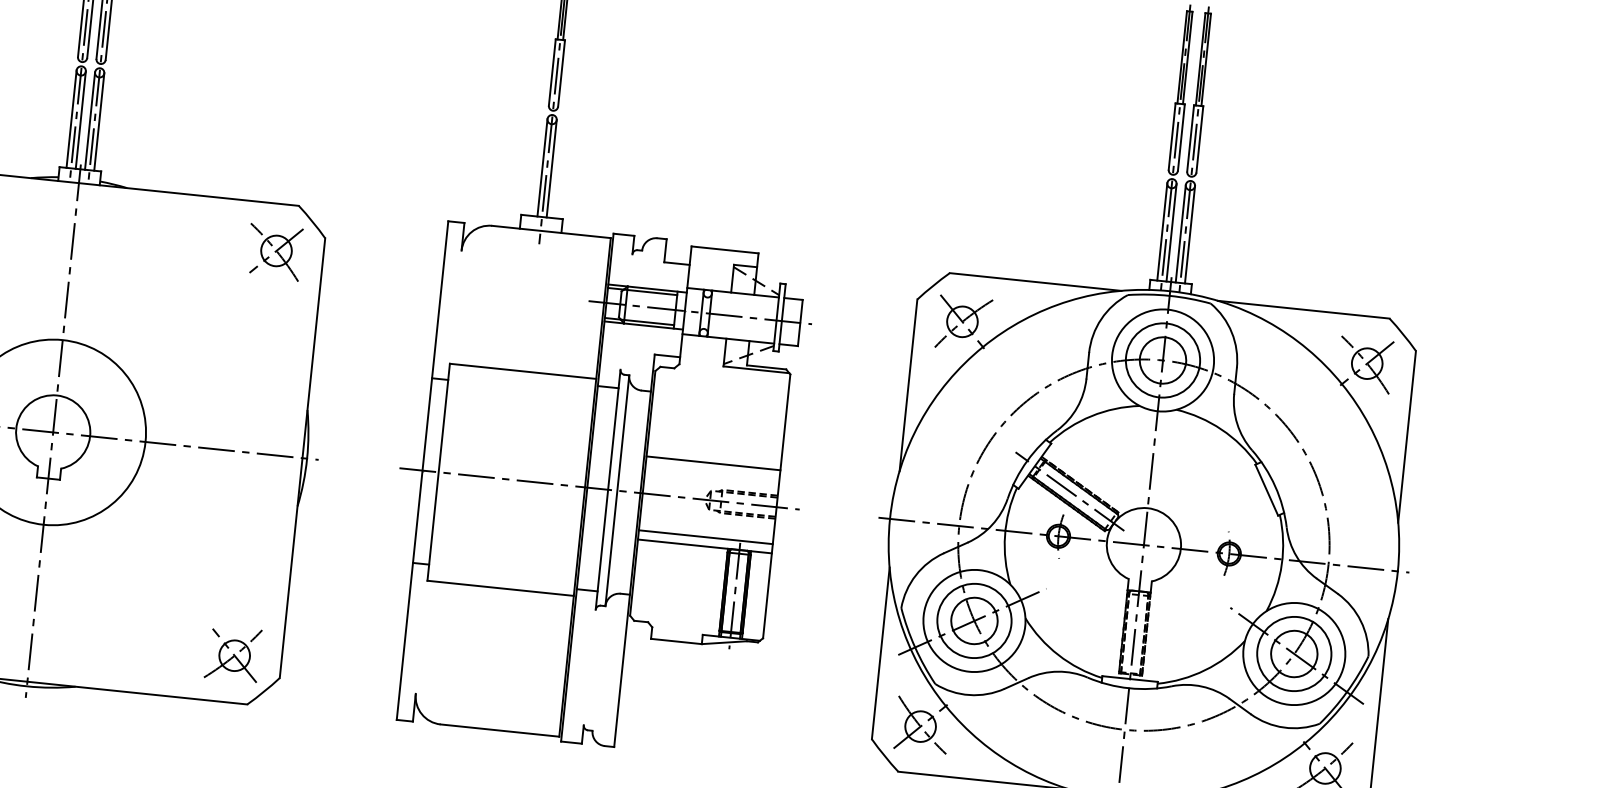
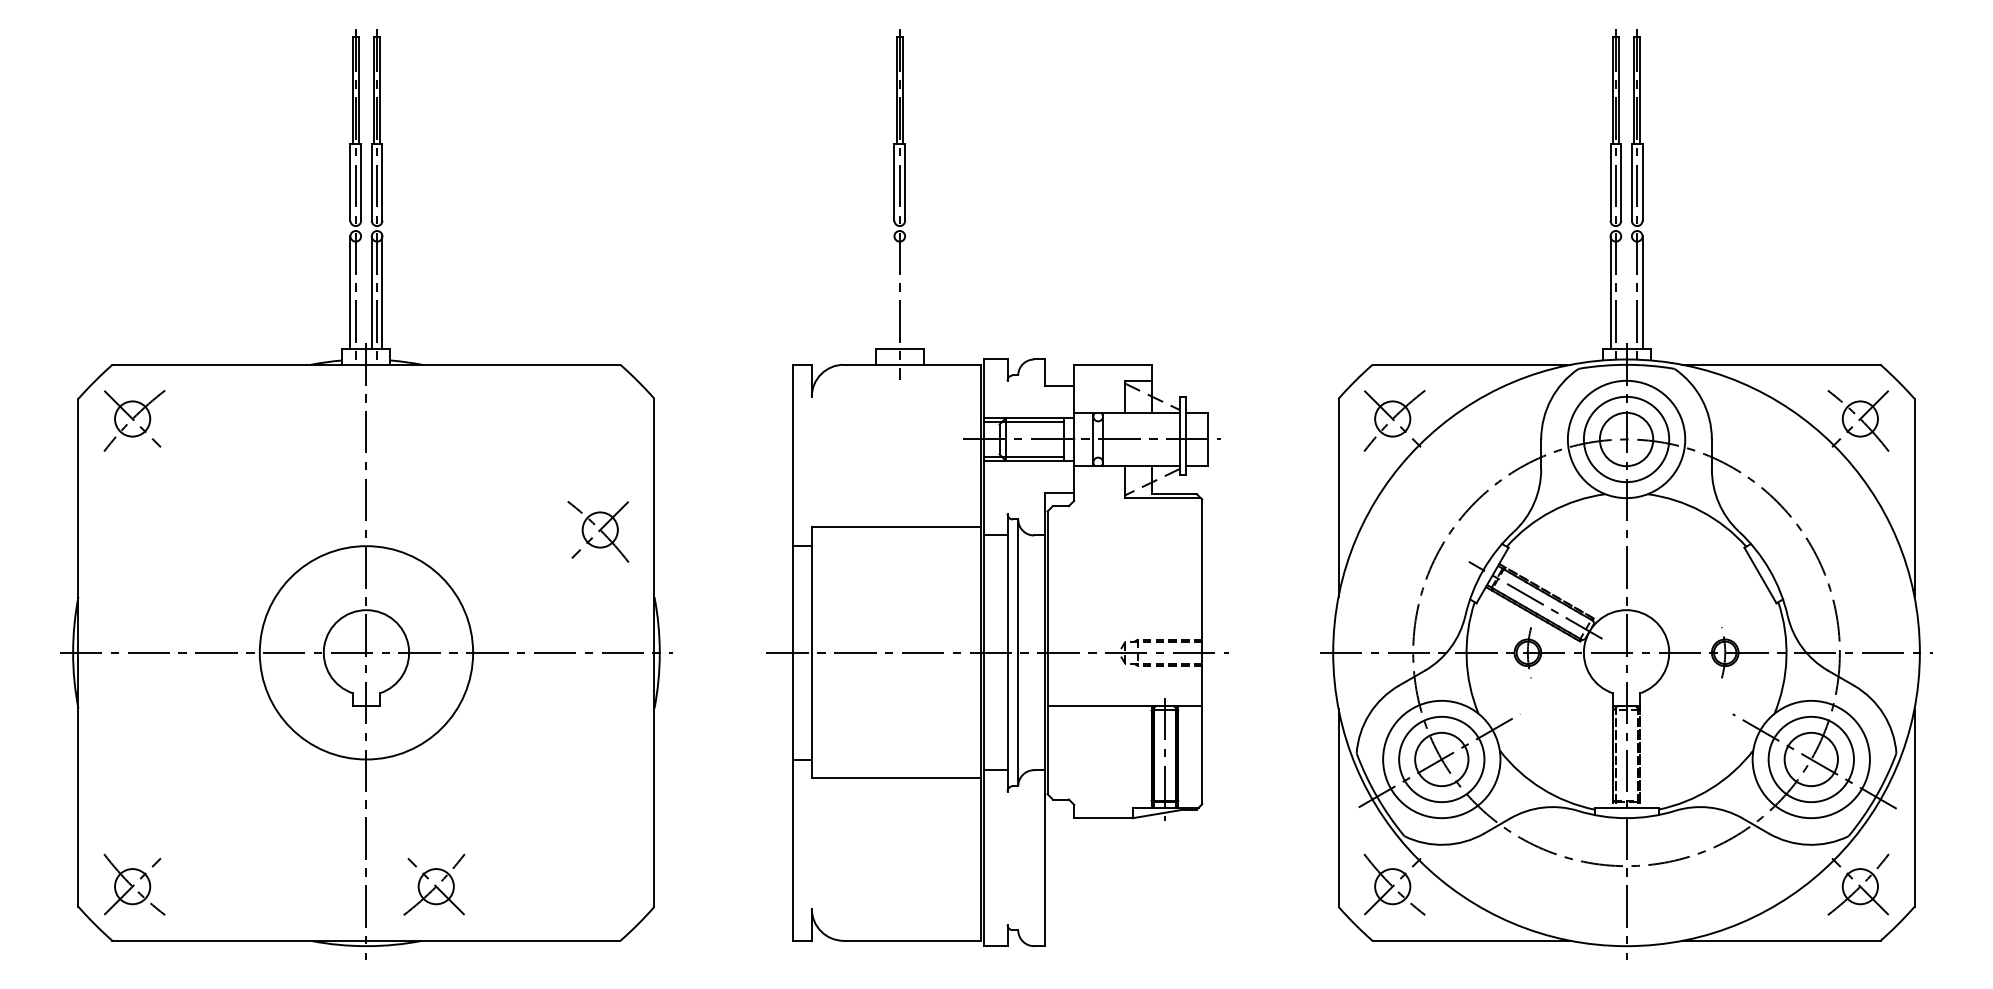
line: (81, 120) -> (361, 292), removed
line: (542, 167) -> (894, 292), removed
line: (552, 168) -> (905, 292), removed
line: (1171, 232) -> (1621, 292), removed
line: (1180, 233) -> (1631, 292), removed
part: (274, 252) -> (598, 531), moved
line: (713, 463) -> (1124, 610), removed
line: (705, 537) -> (1124, 695), removed
part: (233, 653) -> (434, 884), moved

